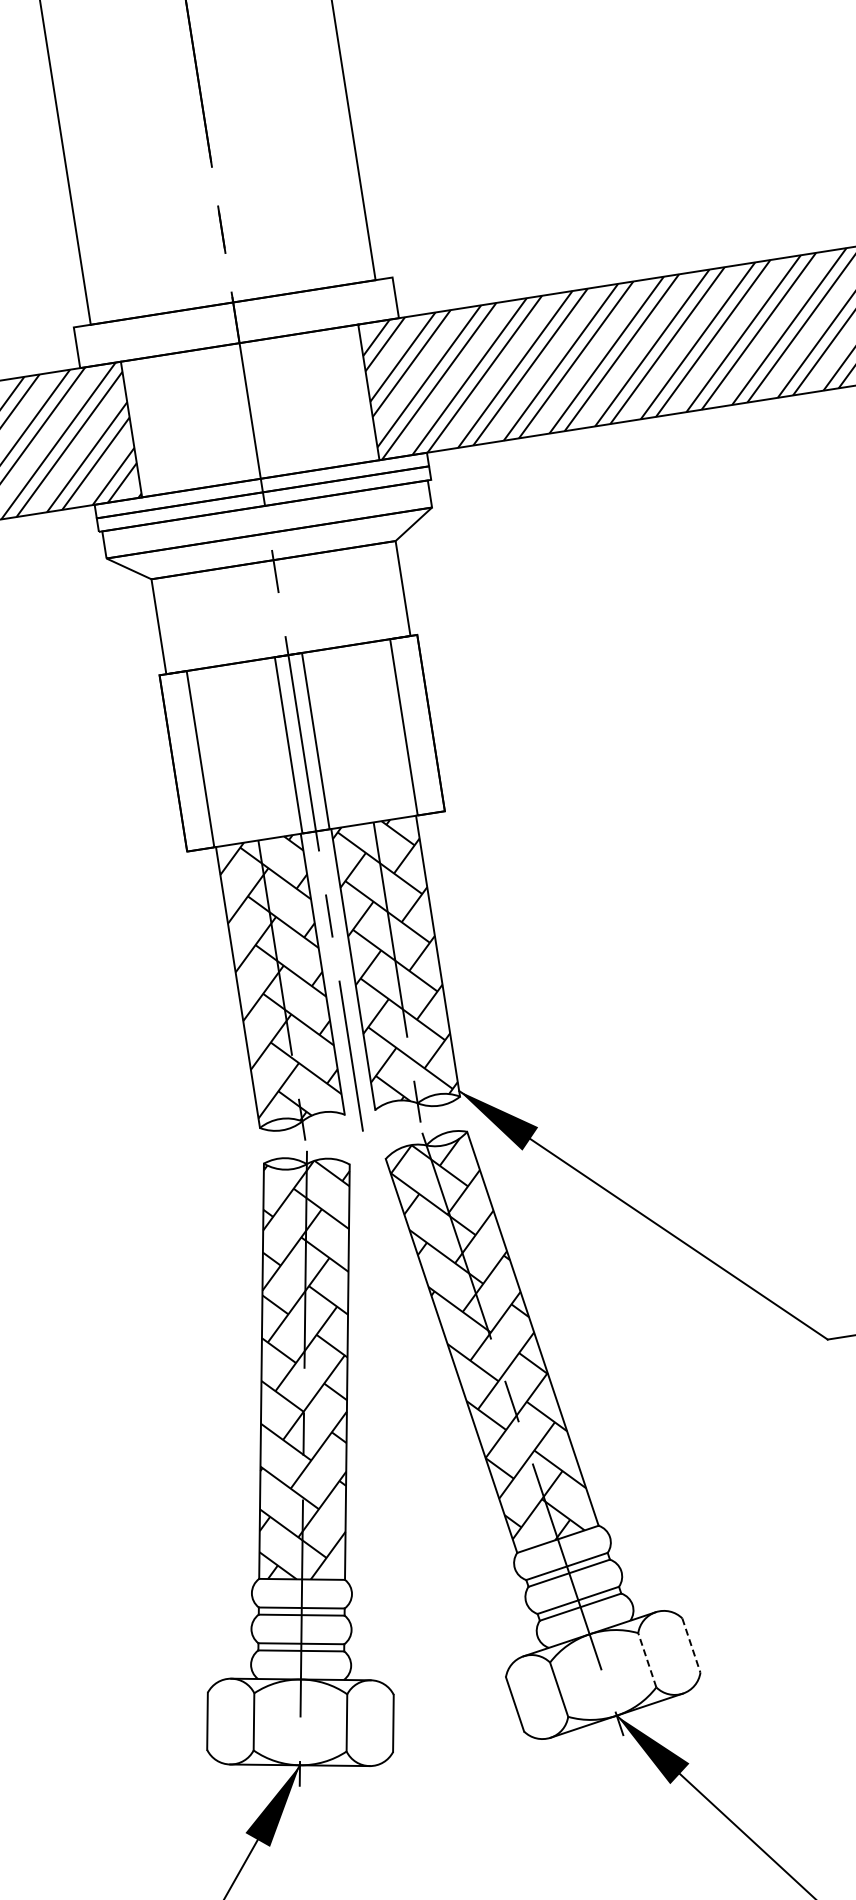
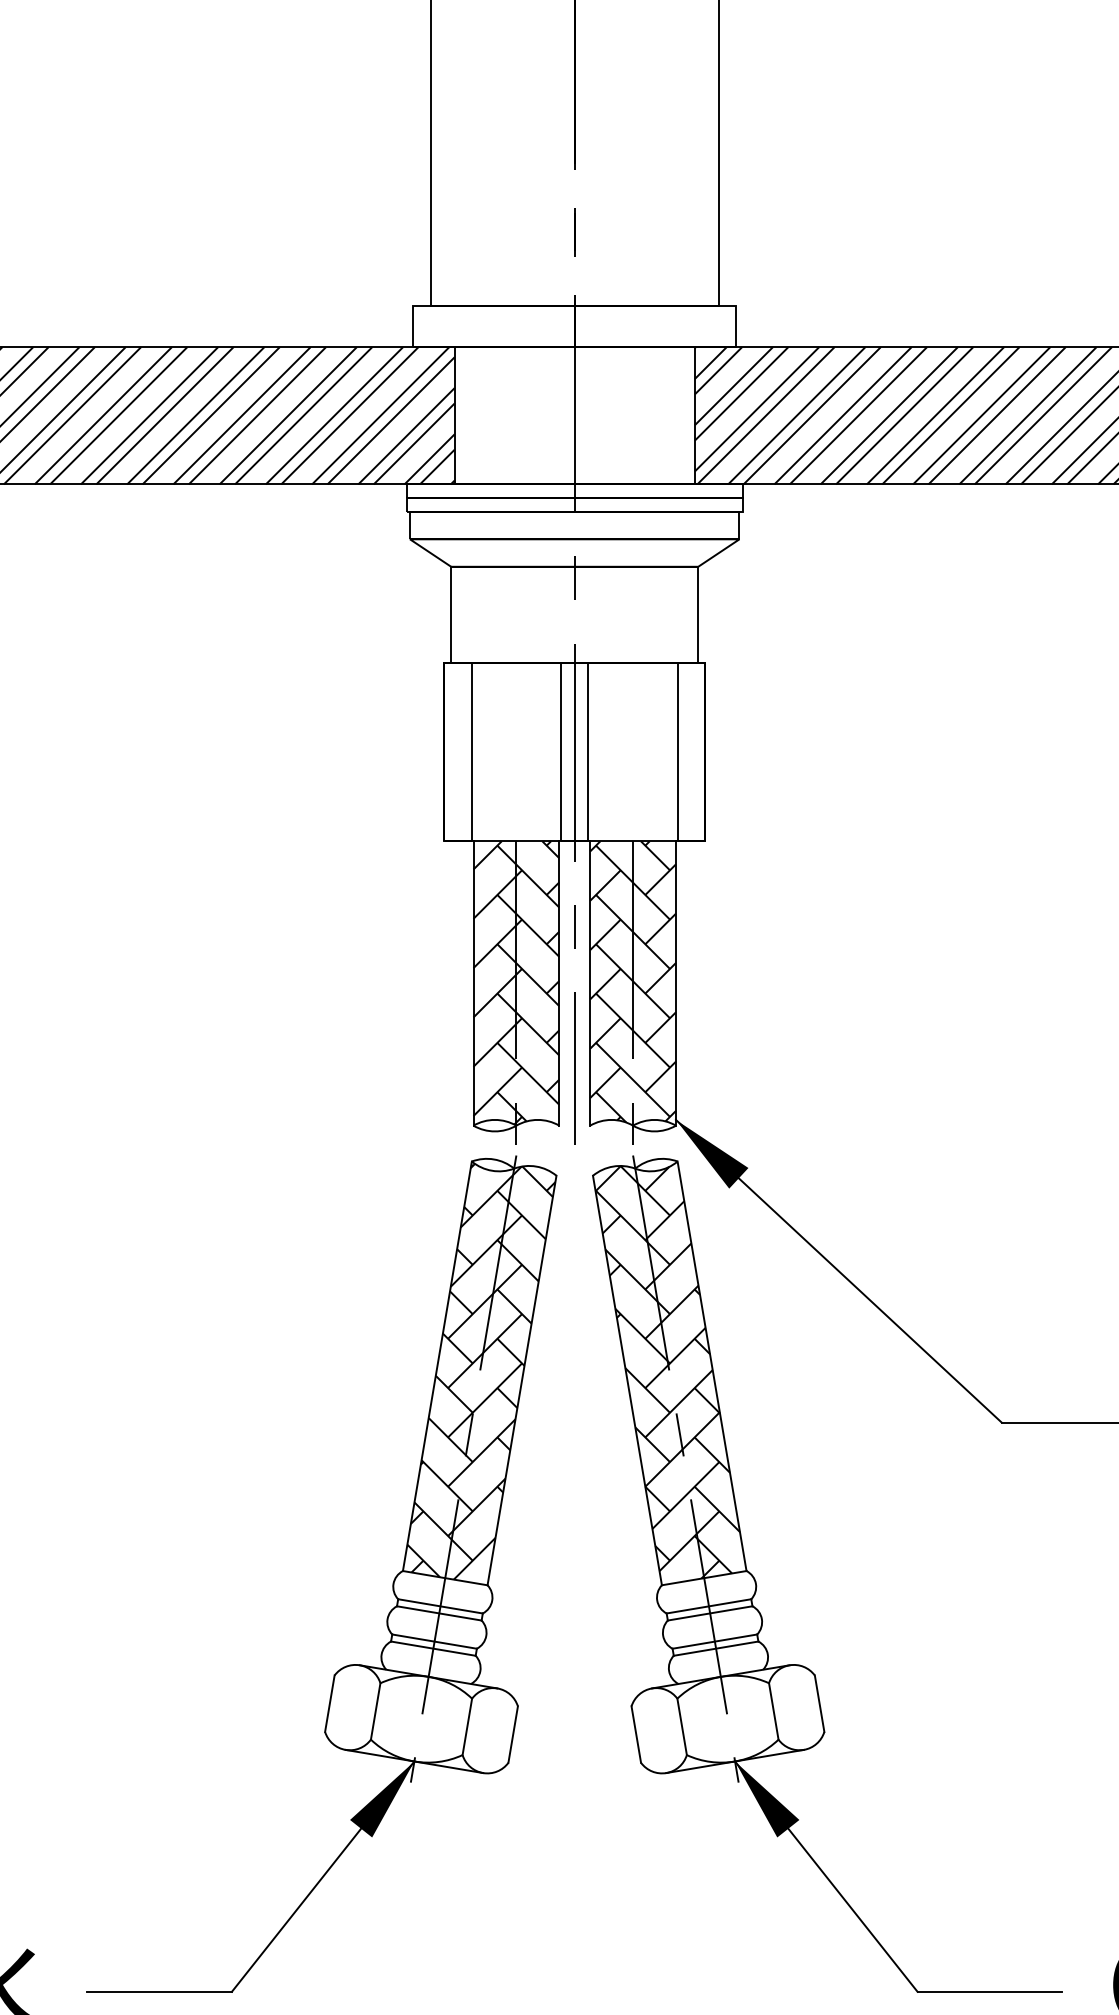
line: (691, 1645) -> (819, 1703), dashed -> solid
line: (647, 1660) -> (773, 1711), dashed -> solid

